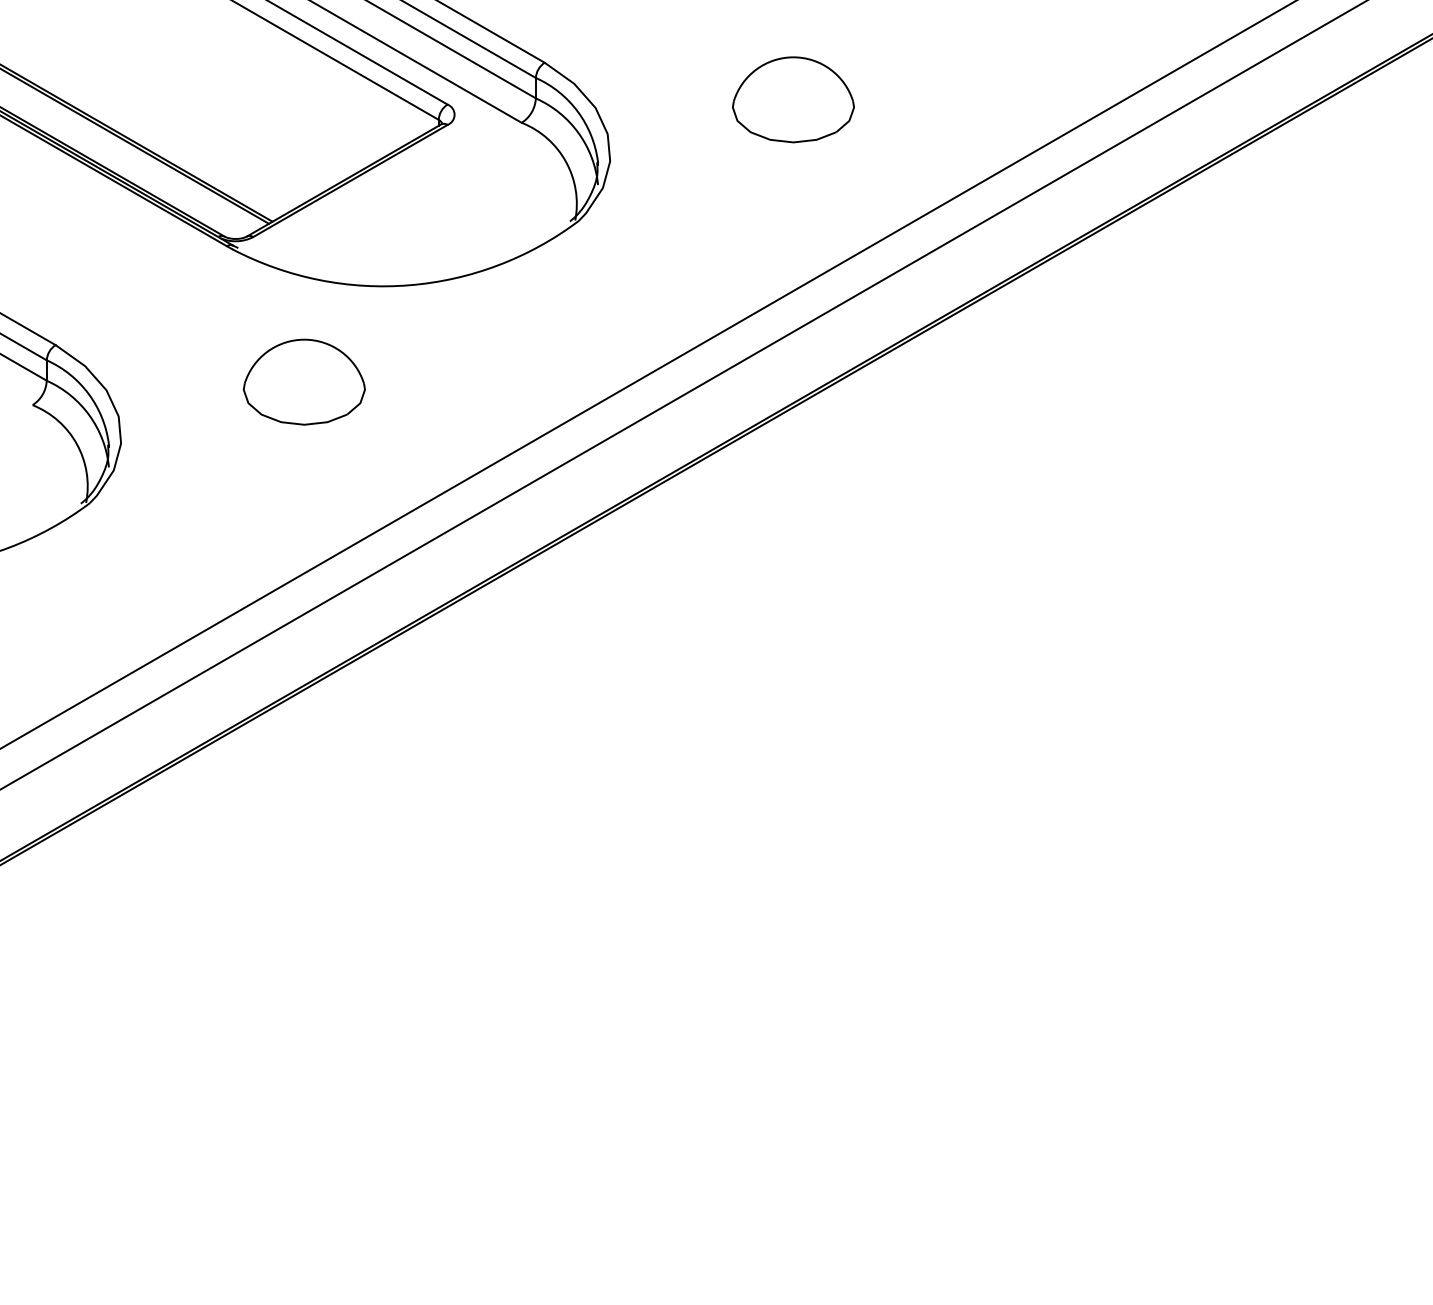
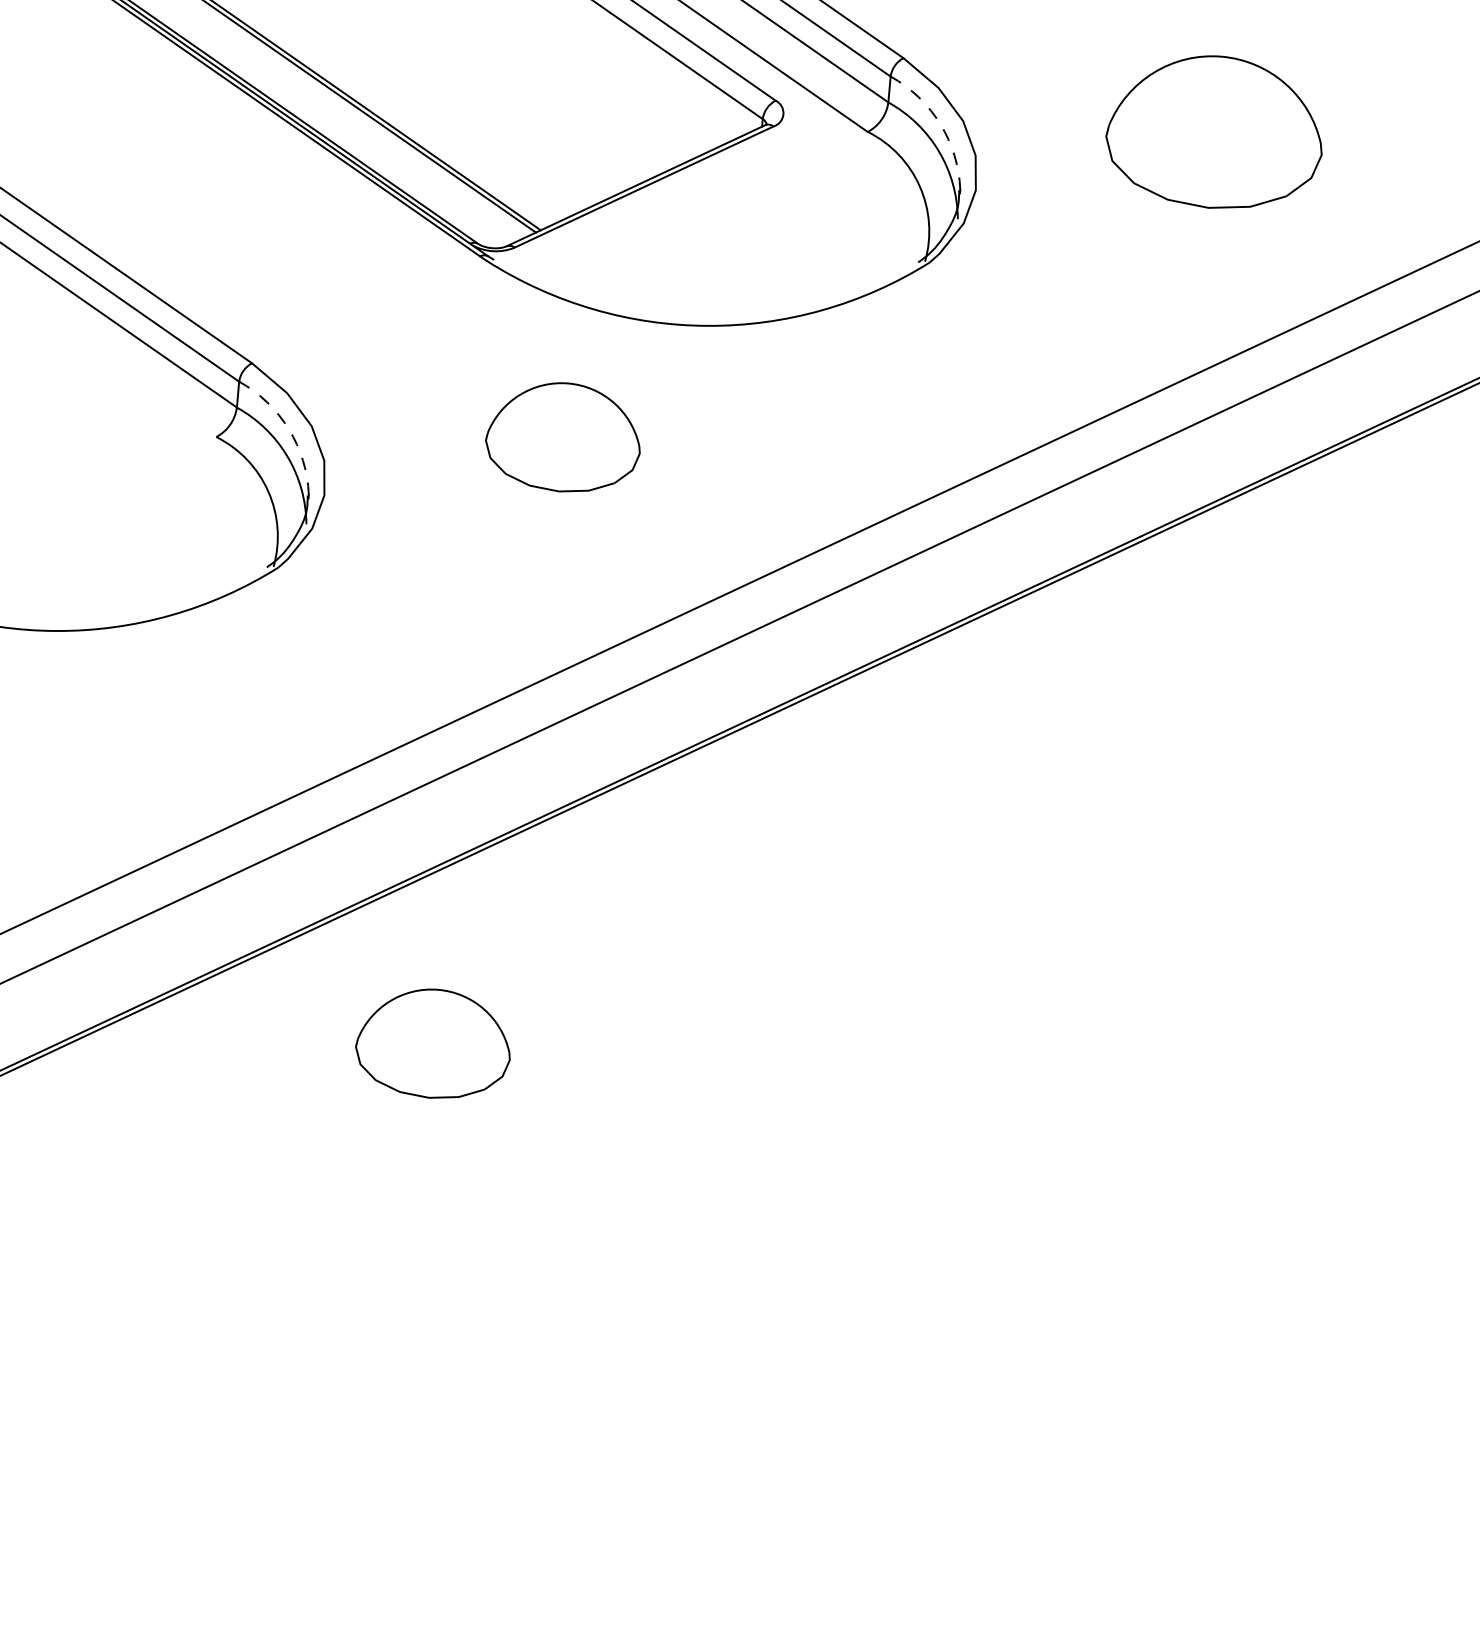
part: (793, 99) -> (1215, 131), size x1.4
arc: (577, 111) -> (939, 123), solid -> dashed
arc: (88, 394) -> (288, 429), solid -> dashed
part: (242, 864) -> (432, 1042), added

